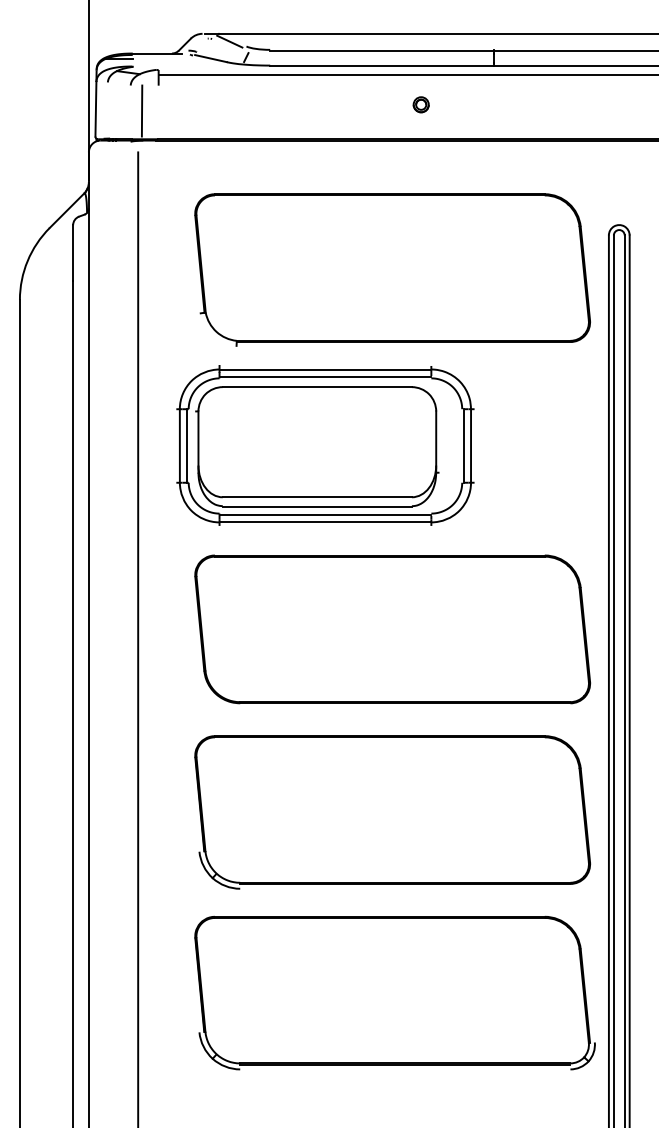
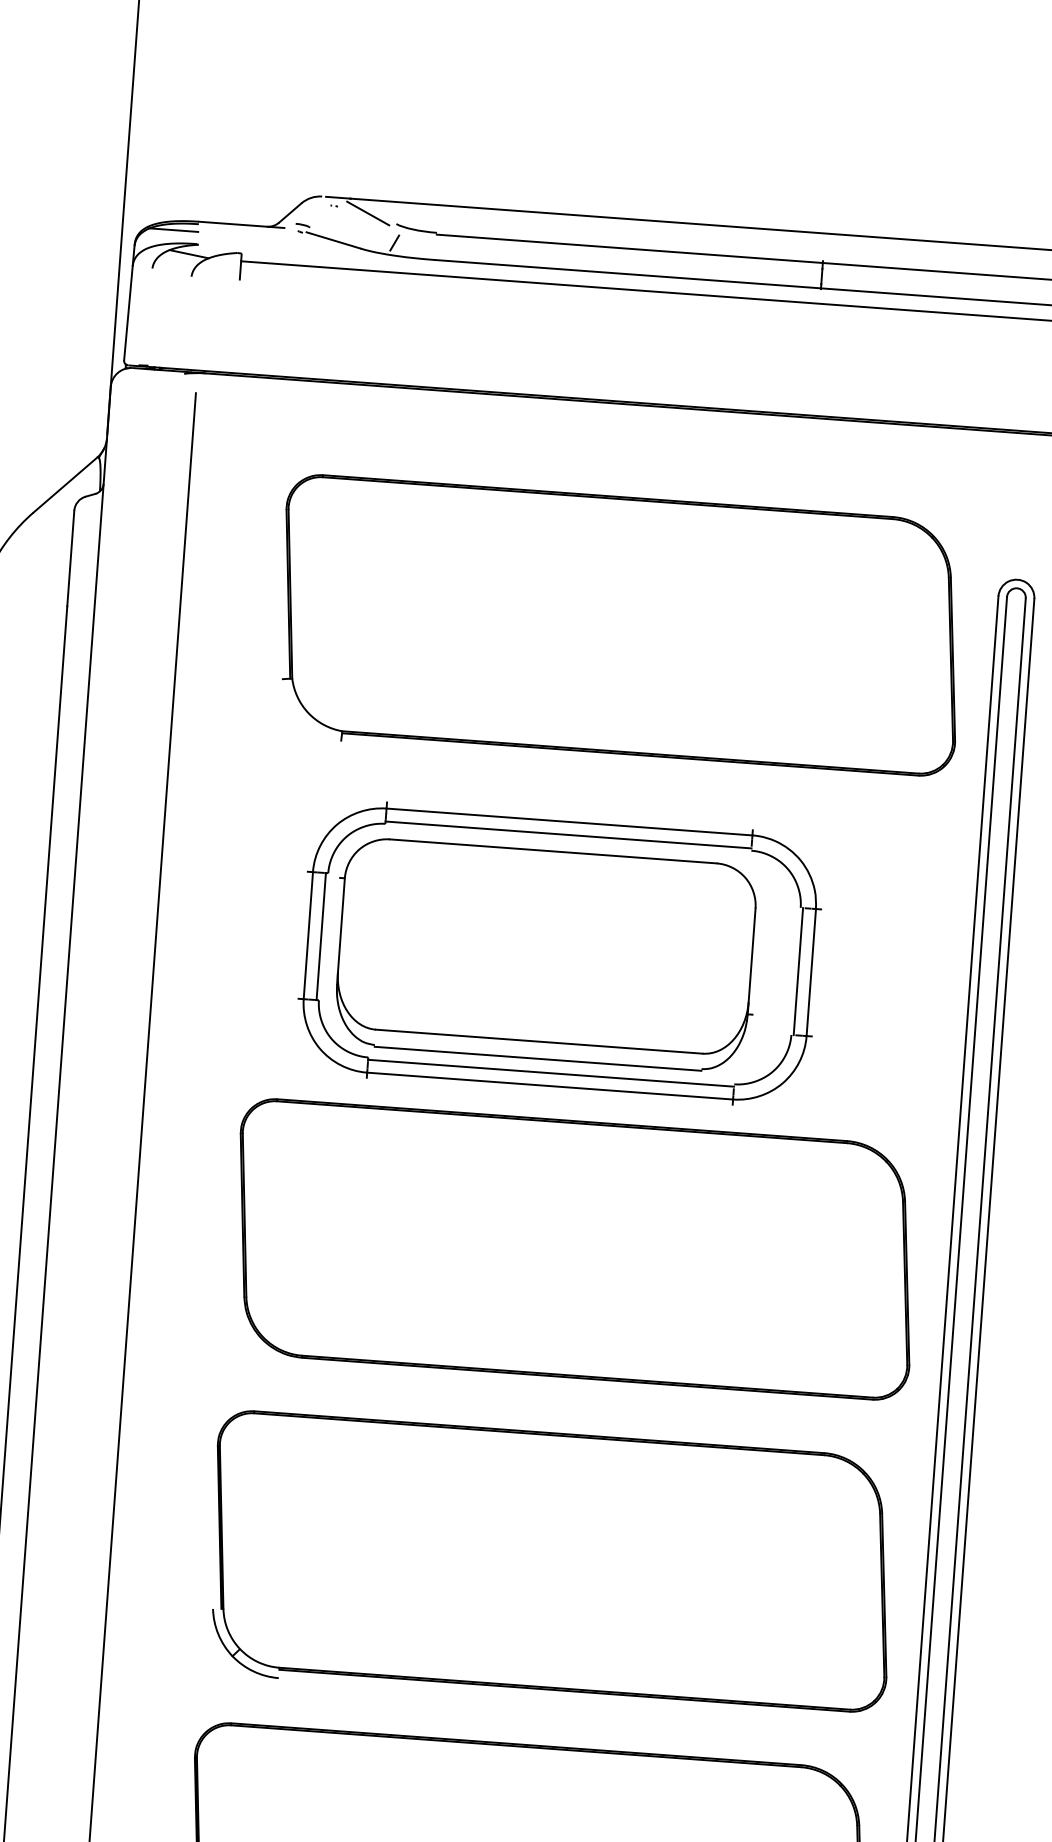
part: (420, 104) -> (689, 346), removed
line: (141, 110) -> (206, 321), removed
part: (325, 445) -> (559, 953), moved

